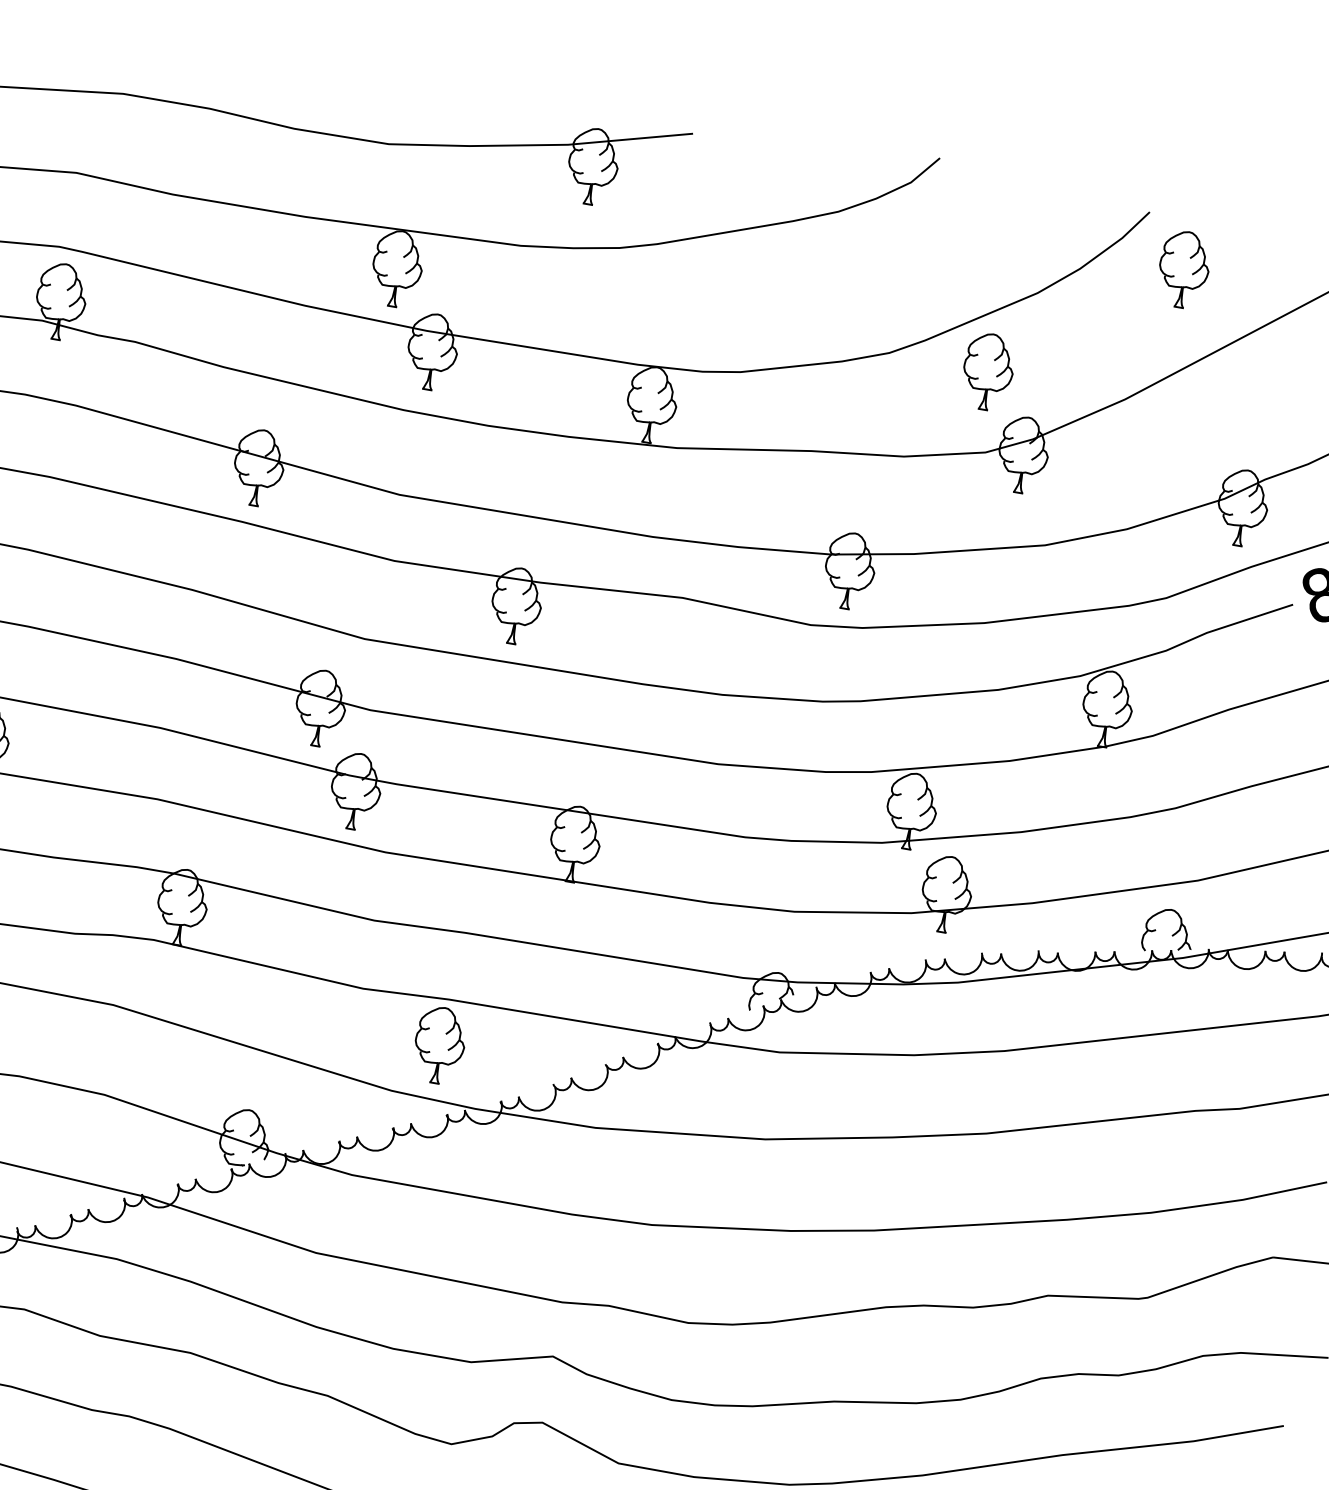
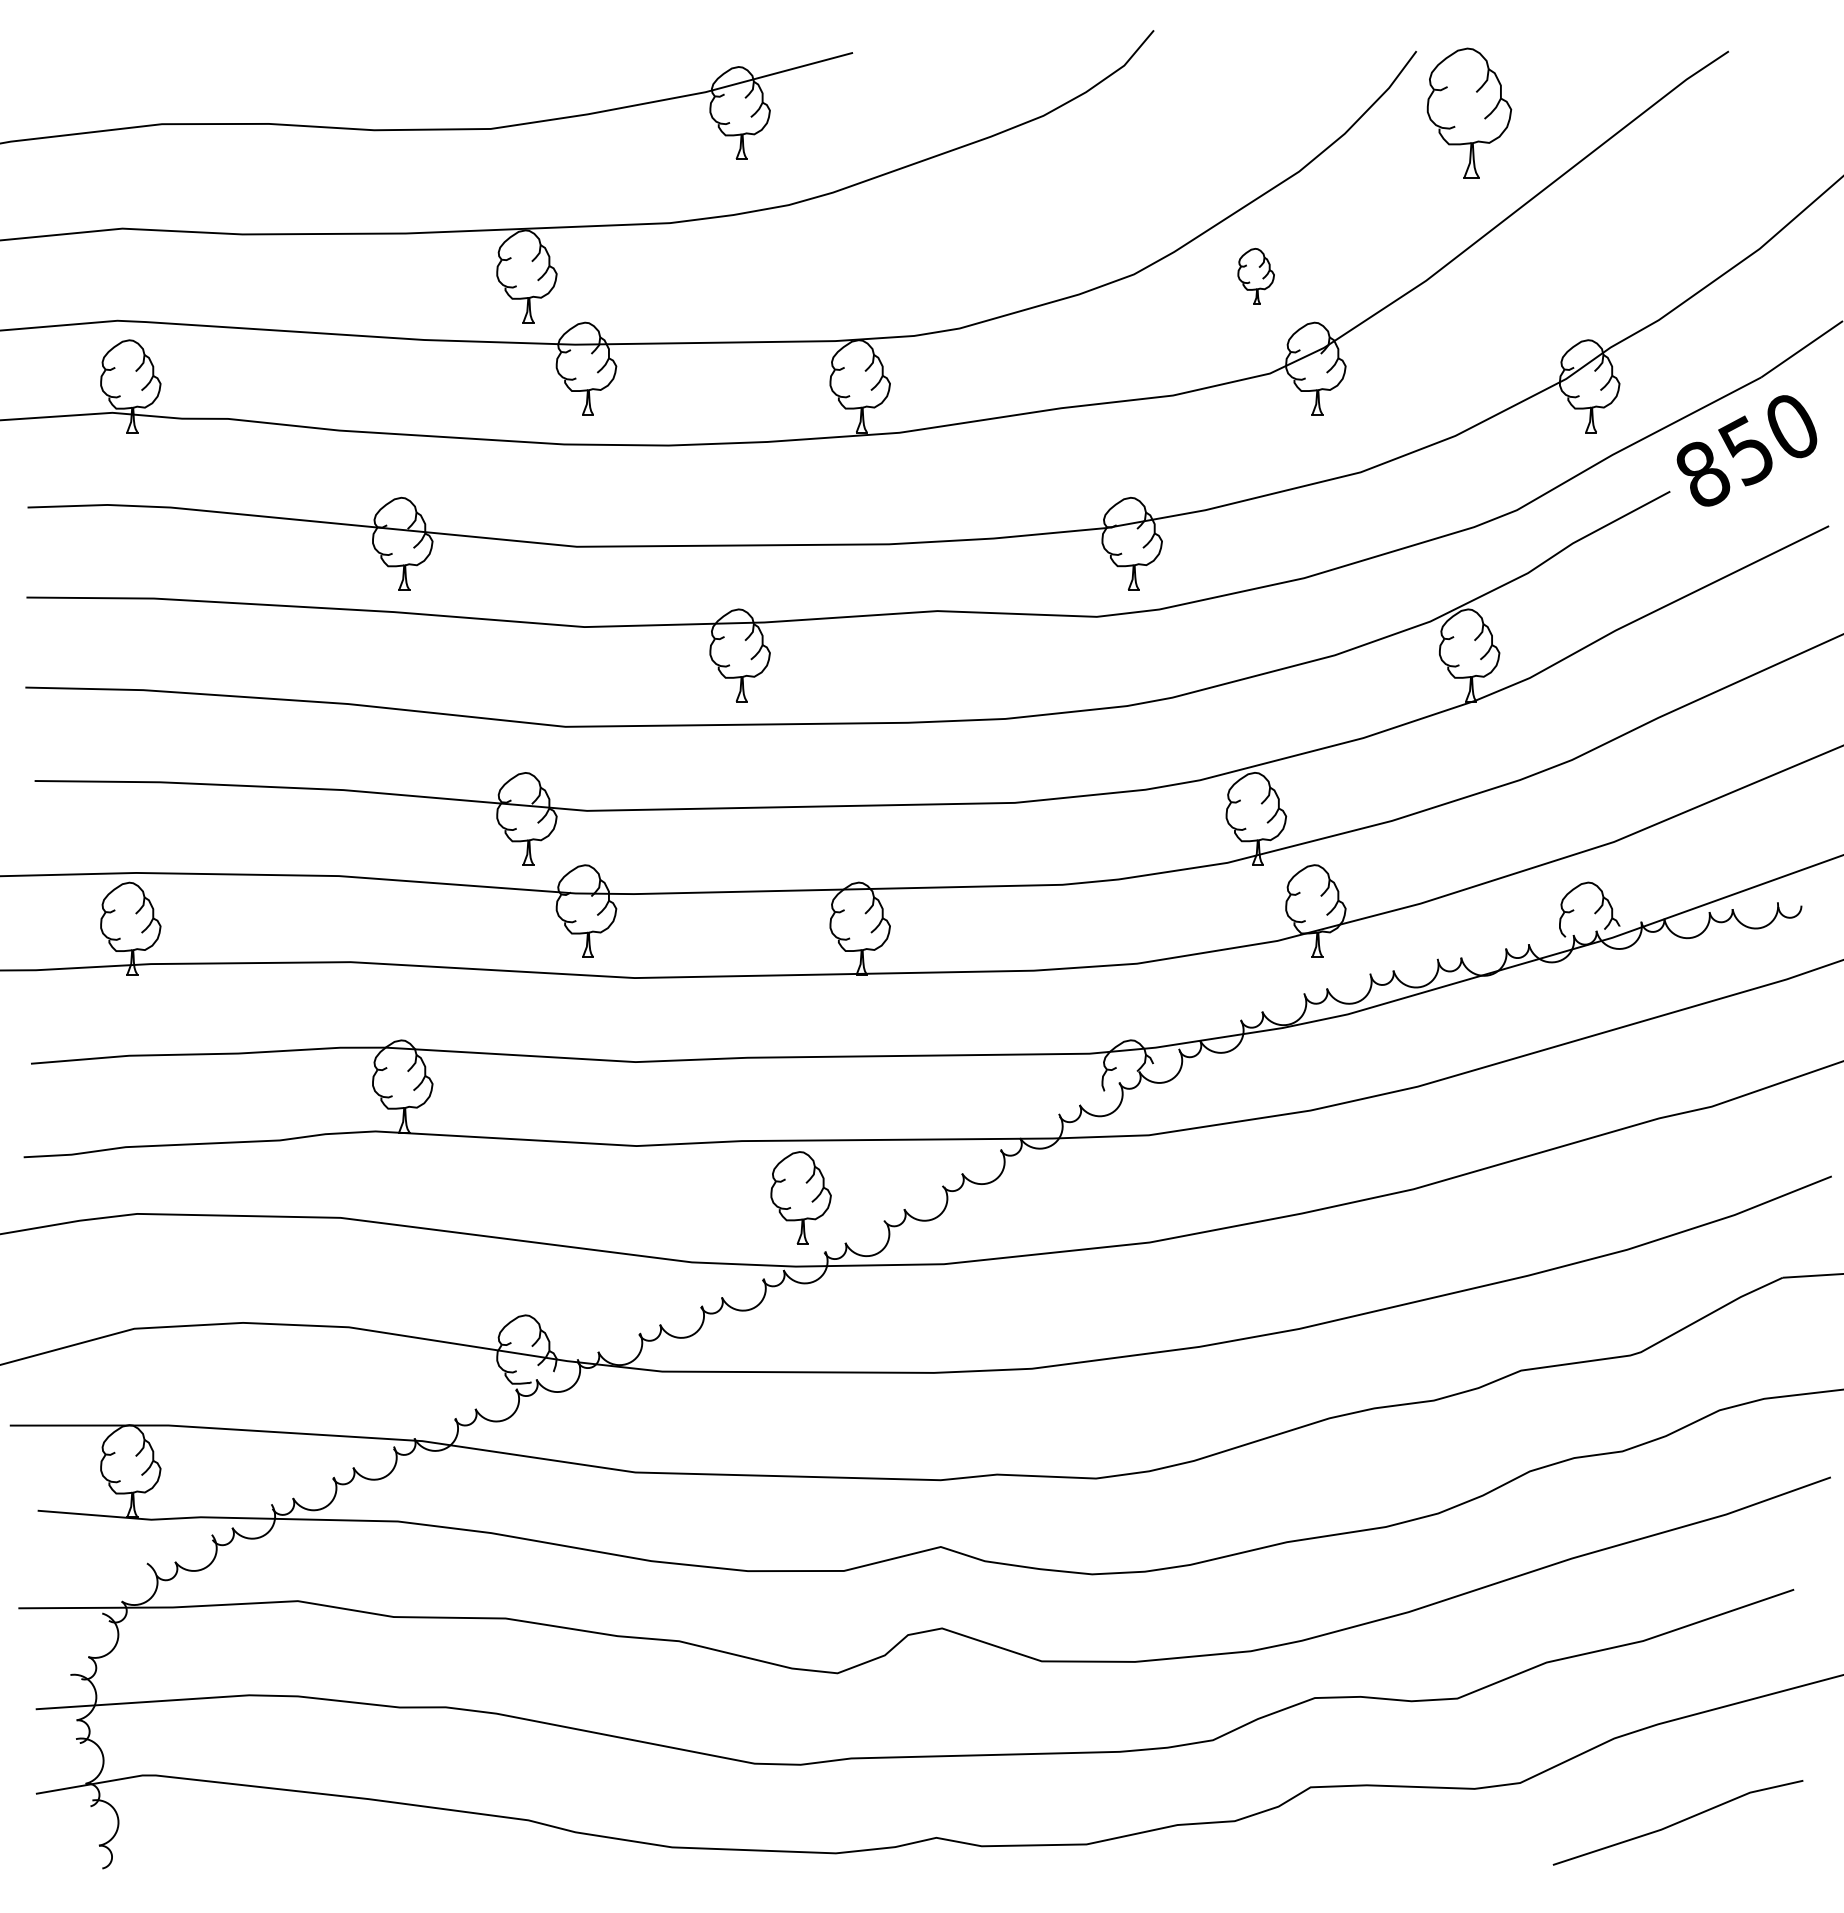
part: (1184, 269) -> (1469, 112), size x1.4
part: (987, 371) -> (1255, 276), size x0.6
part: (439, 1044) -> (800, 1197), moved

